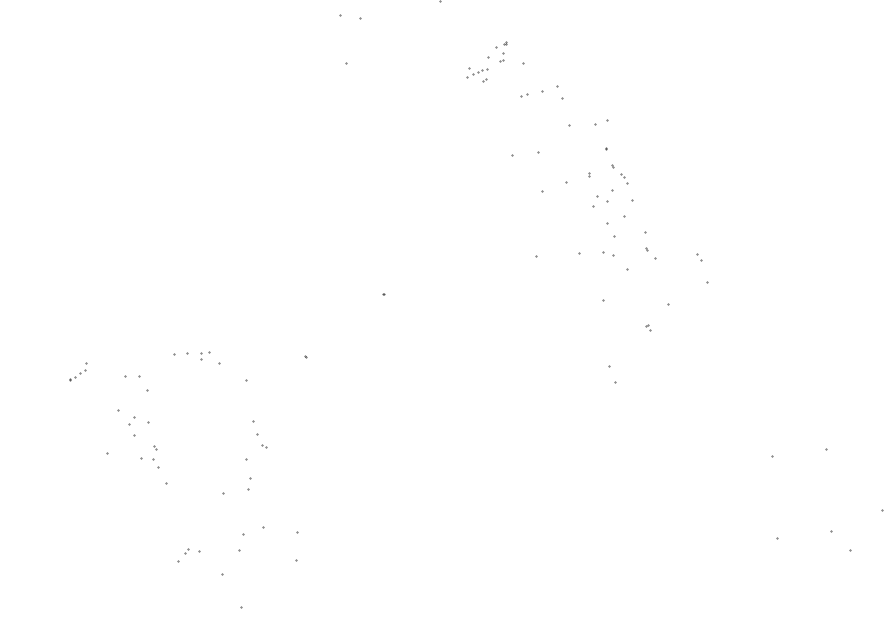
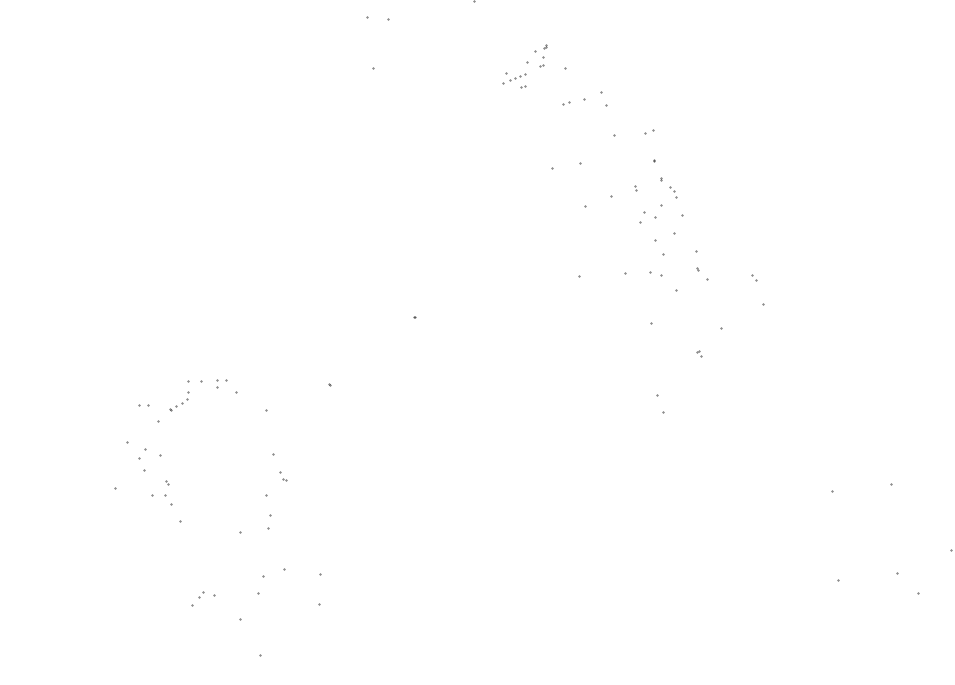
part: (601, 121) -> (649, 131), size x0.62
part: (78, 372) -> (179, 401), moved
part: (132, 375) -> (143, 405), size x0.62
part: (262, 441) -> (283, 476), size x0.62

